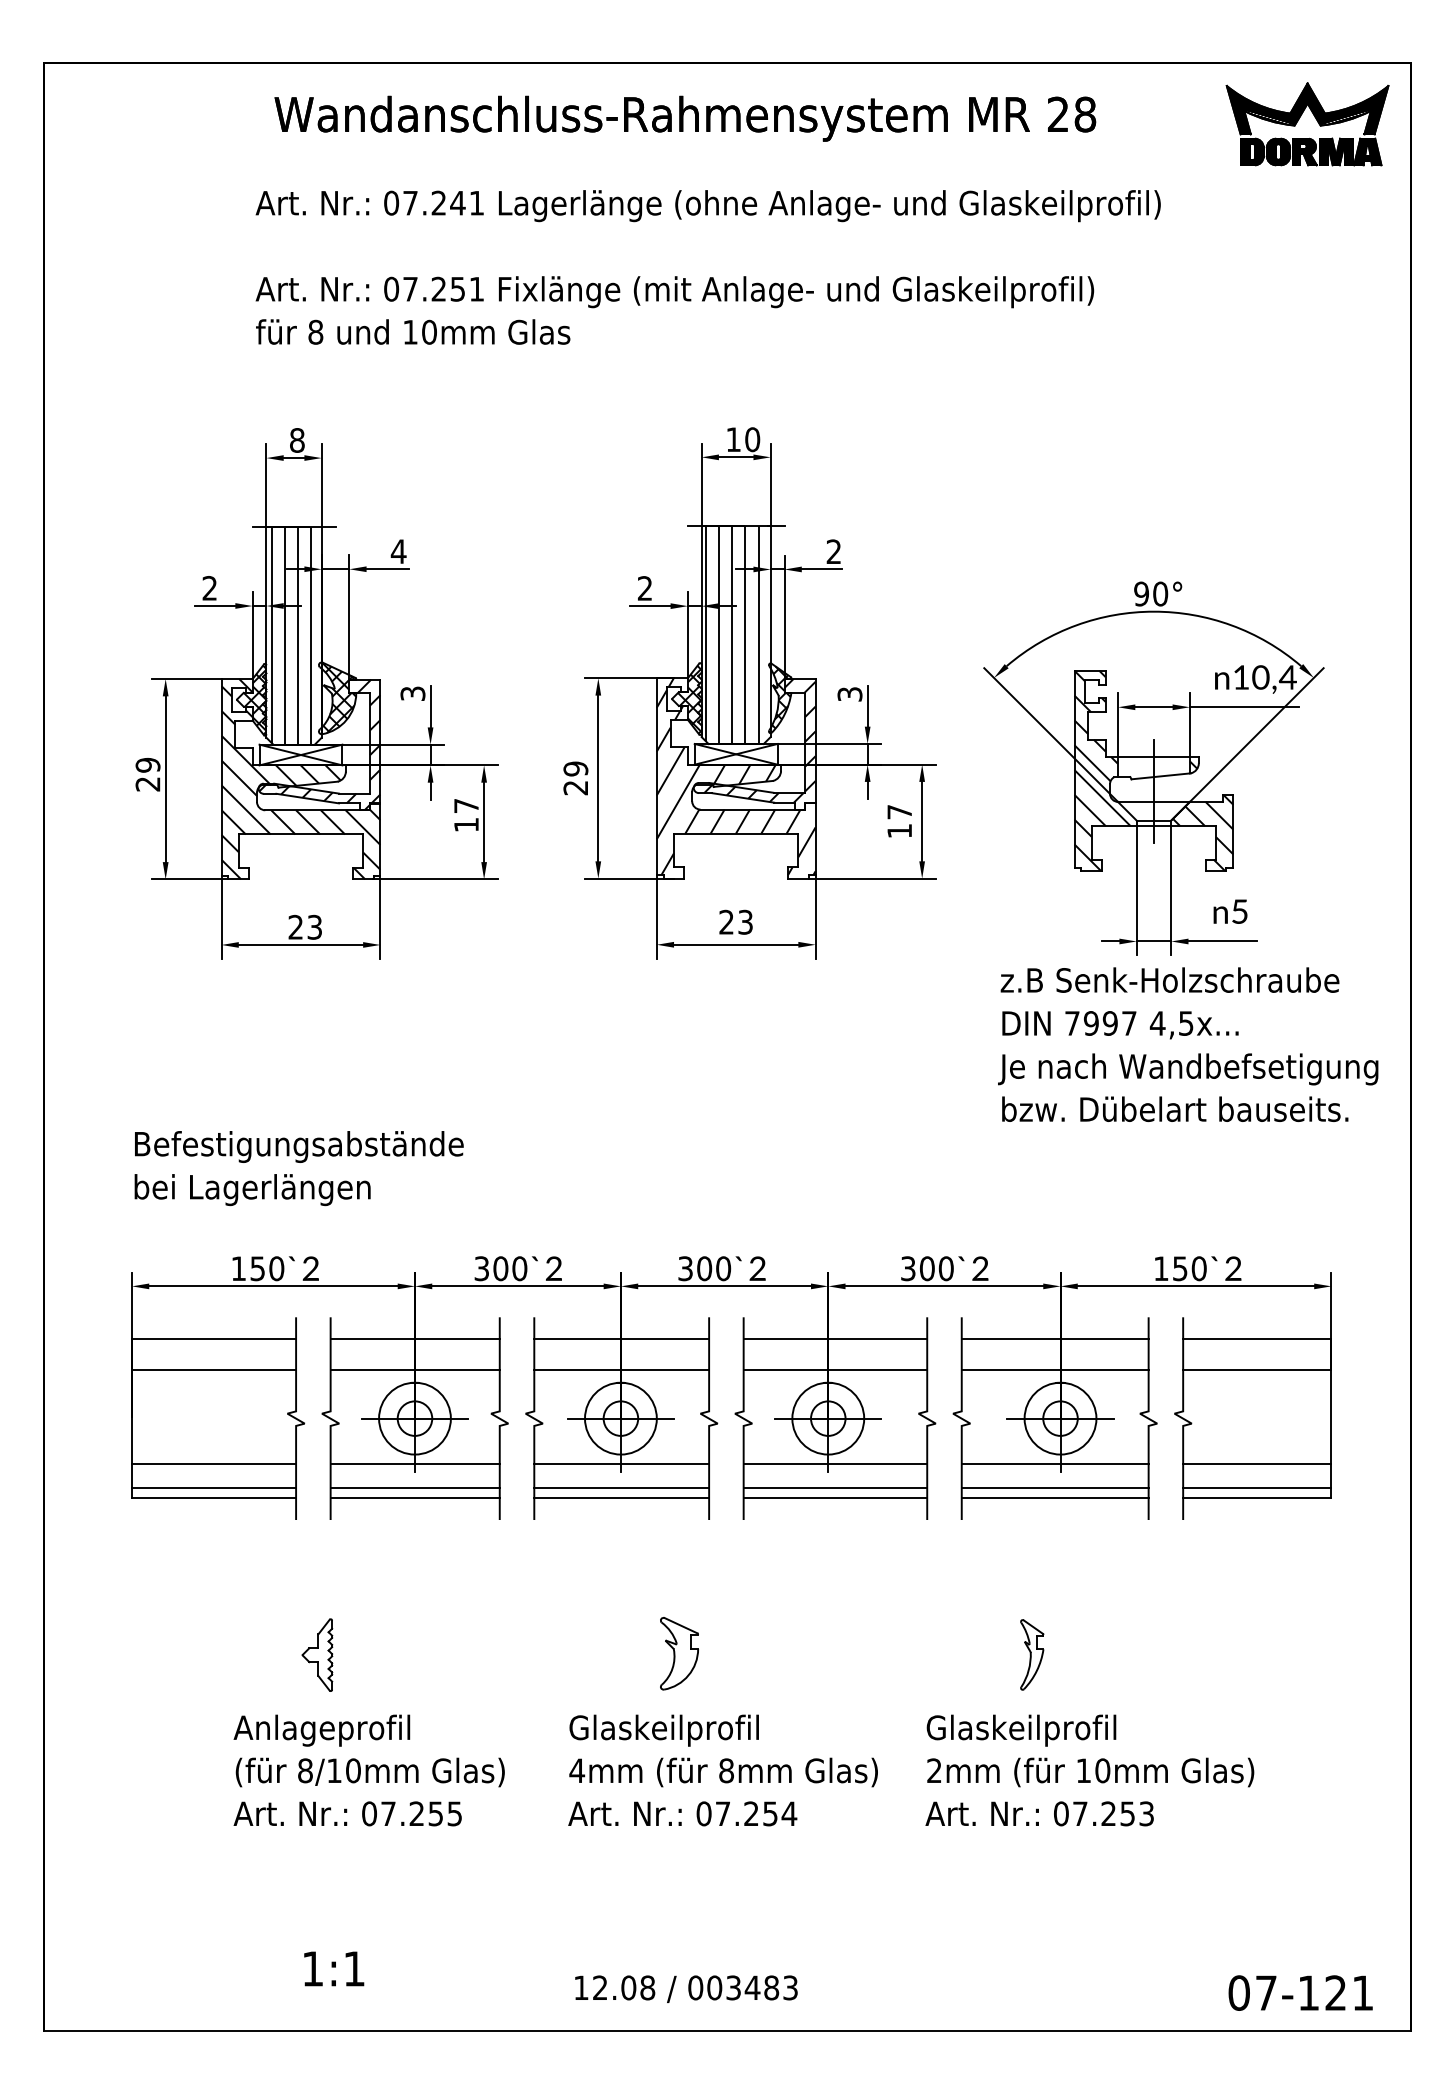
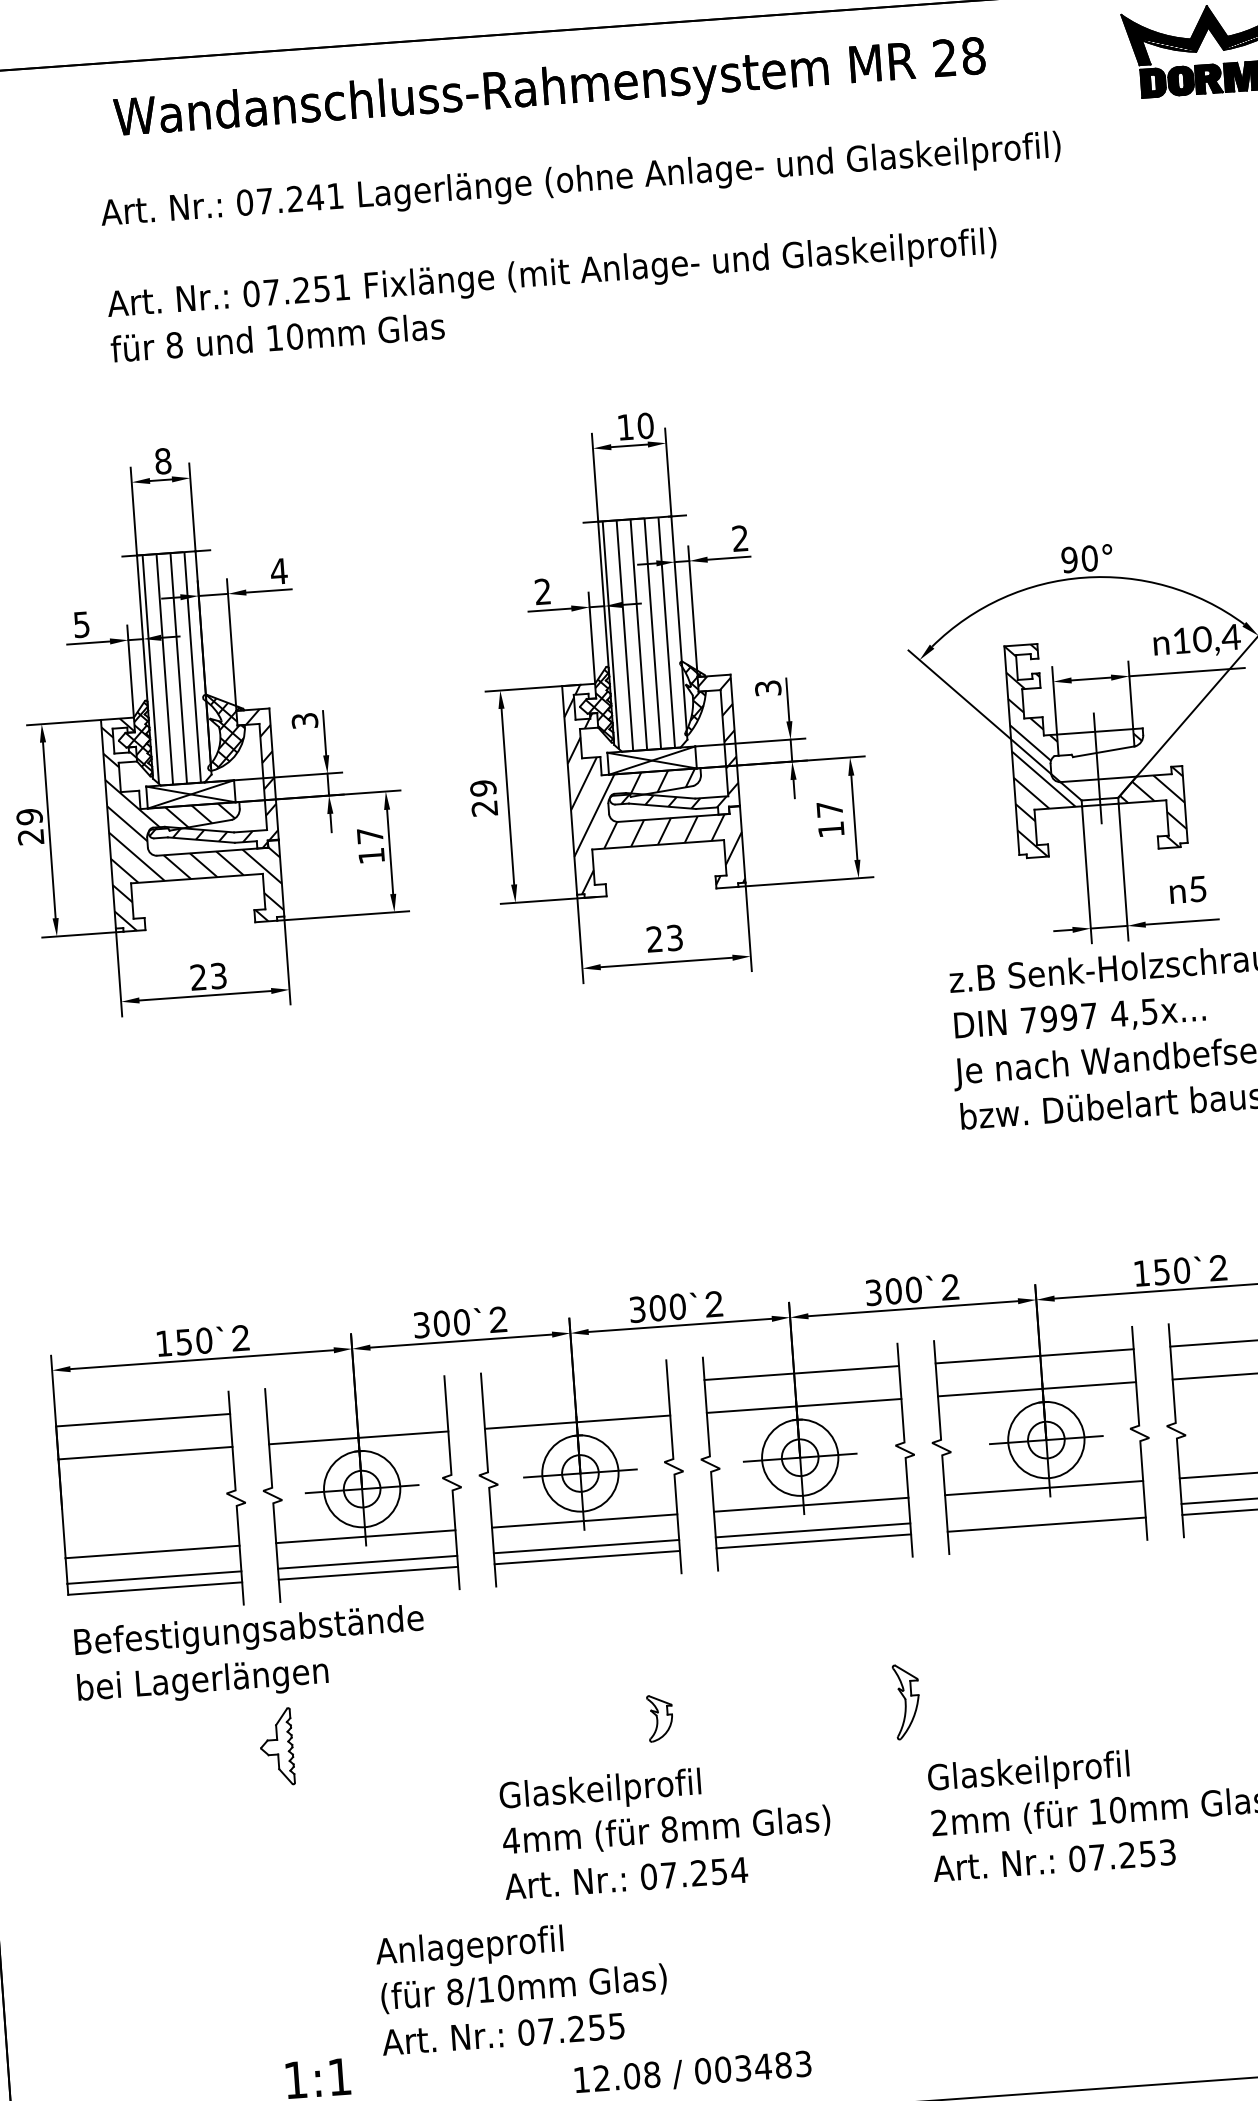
text: (209, 588) -> (81, 624), 2 -> 5
text: (298, 1168) -> (250, 1655), moved
line: (414, 1339) -> (355, 1405), removed
line: (621, 1339) -> (575, 1389), removed
line: (1054, 1487) -> (1045, 1513), removed
part: (679, 1653) -> (660, 1717), size x0.6
part: (1032, 1654) -> (907, 1701), moved
text: (368, 1770) -> (521, 1986), moved
text: (722, 1770) -> (665, 1829), moved

